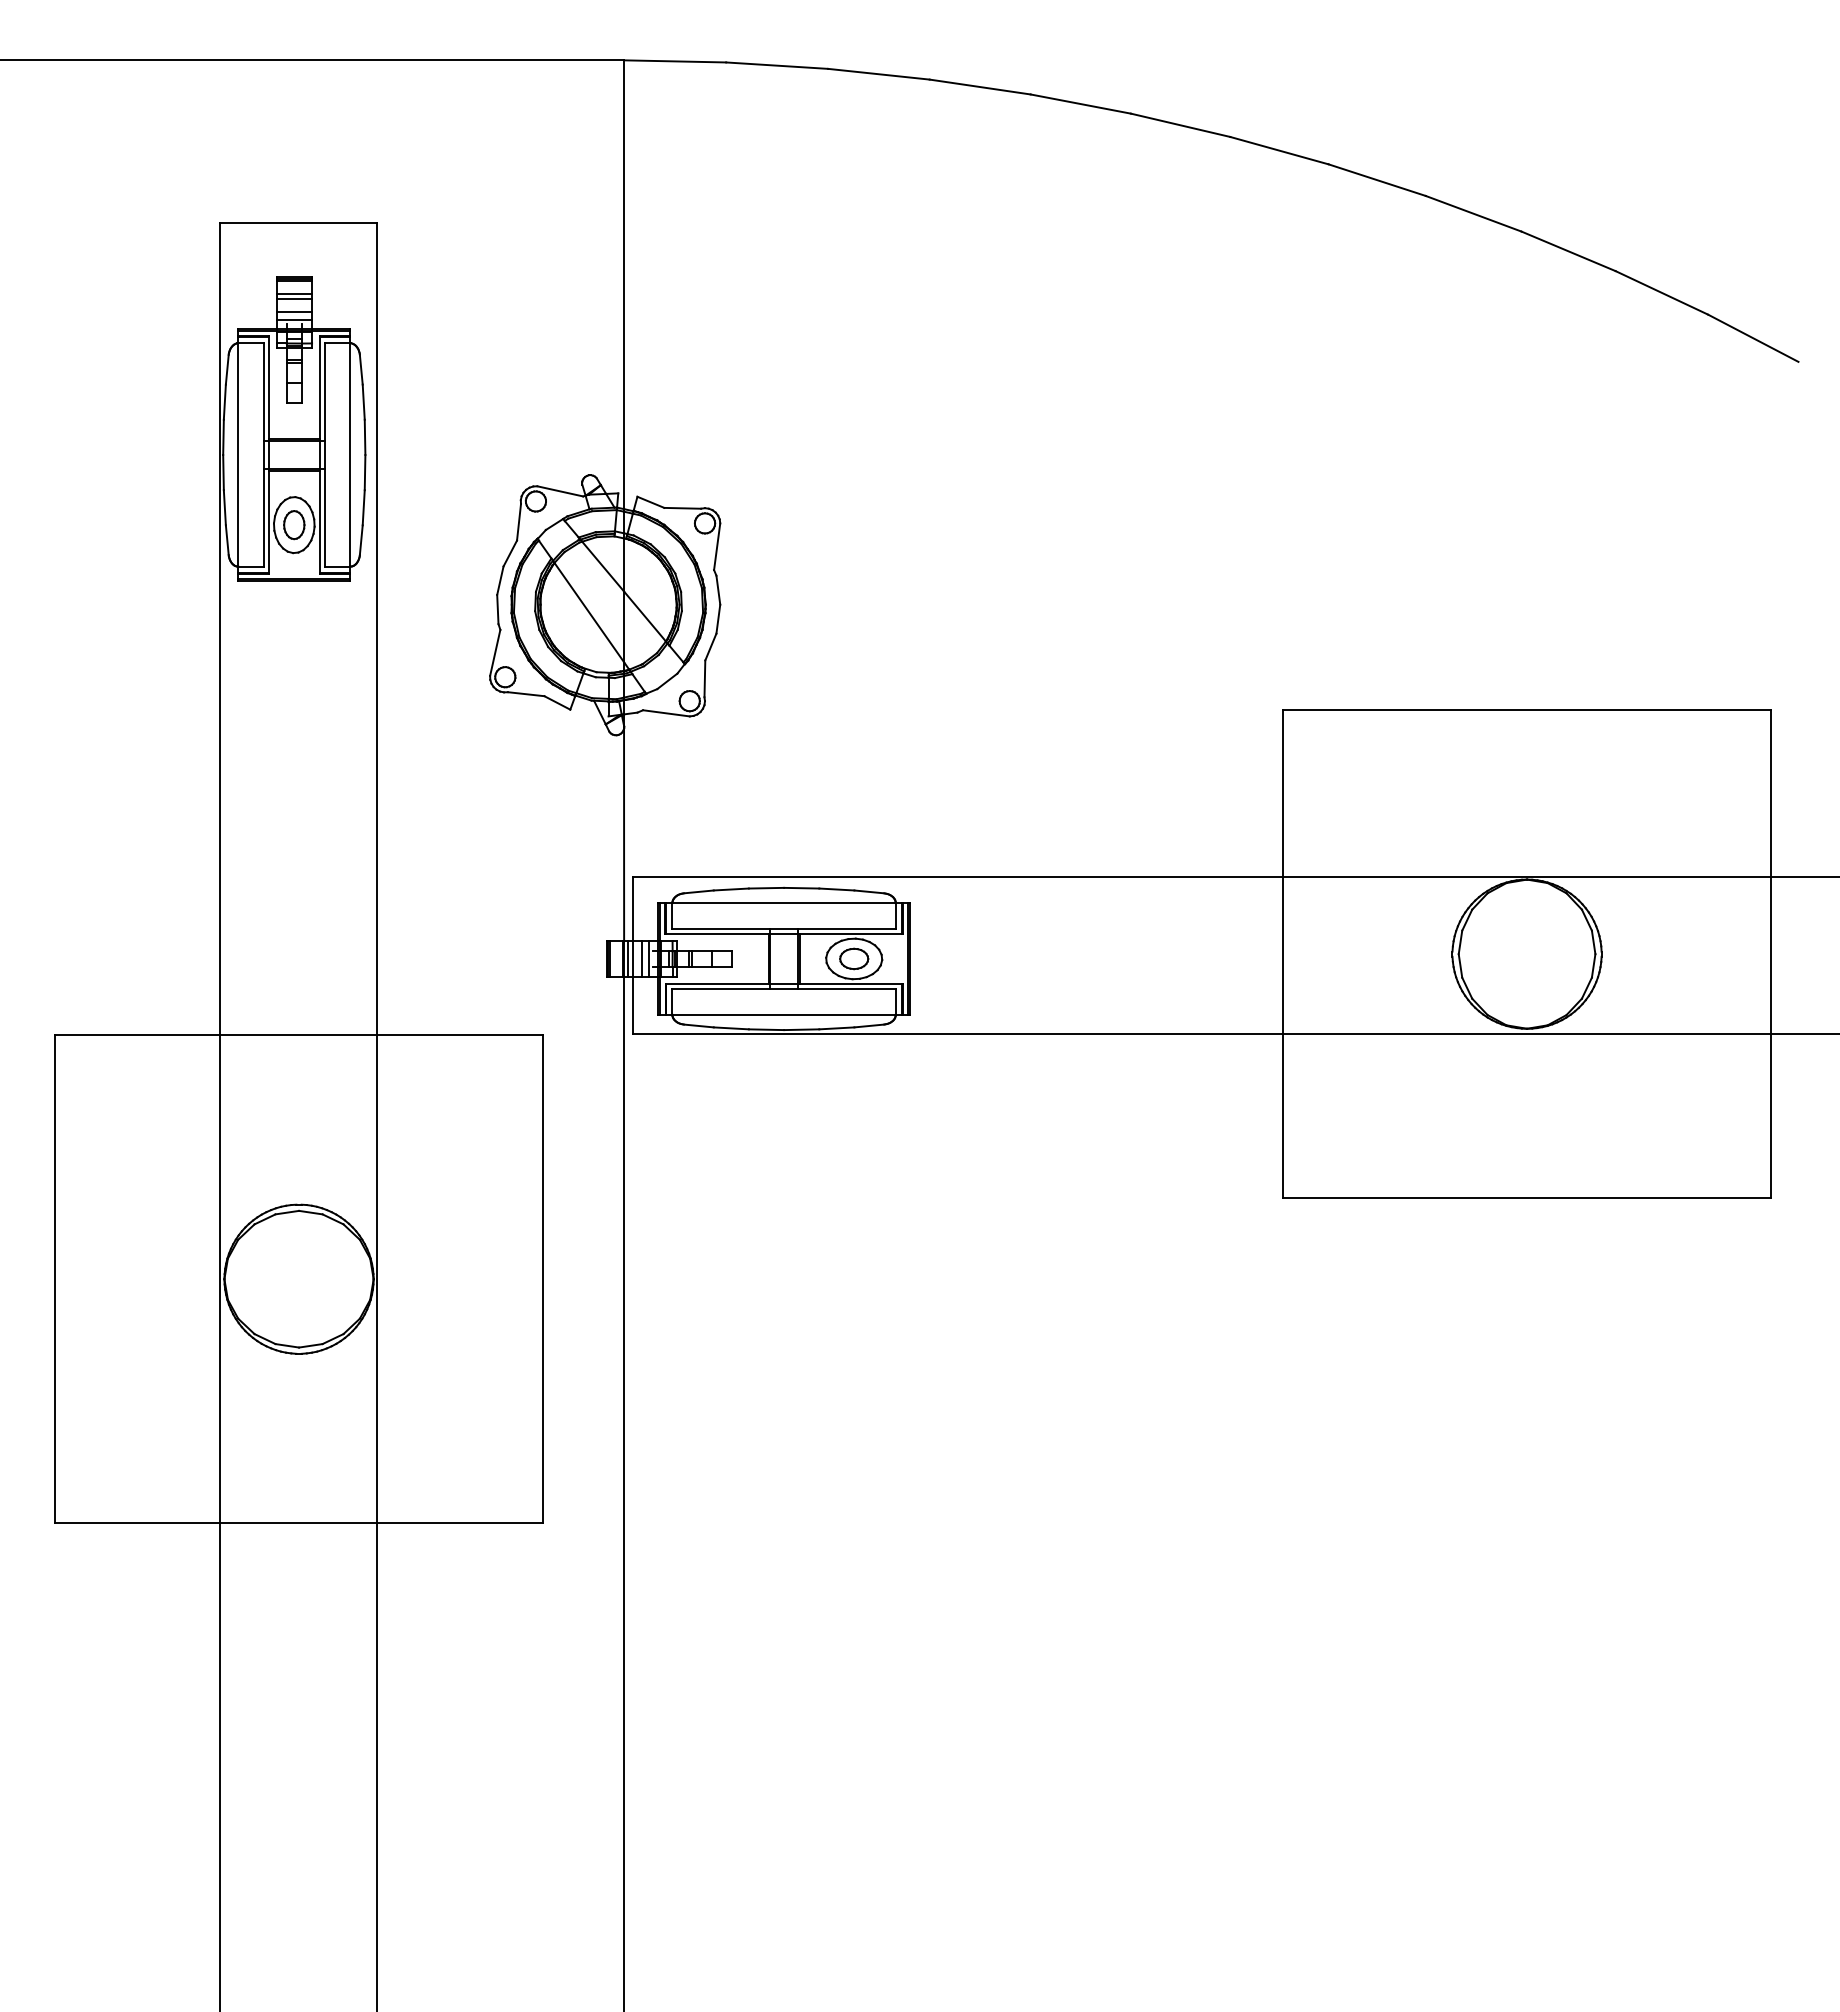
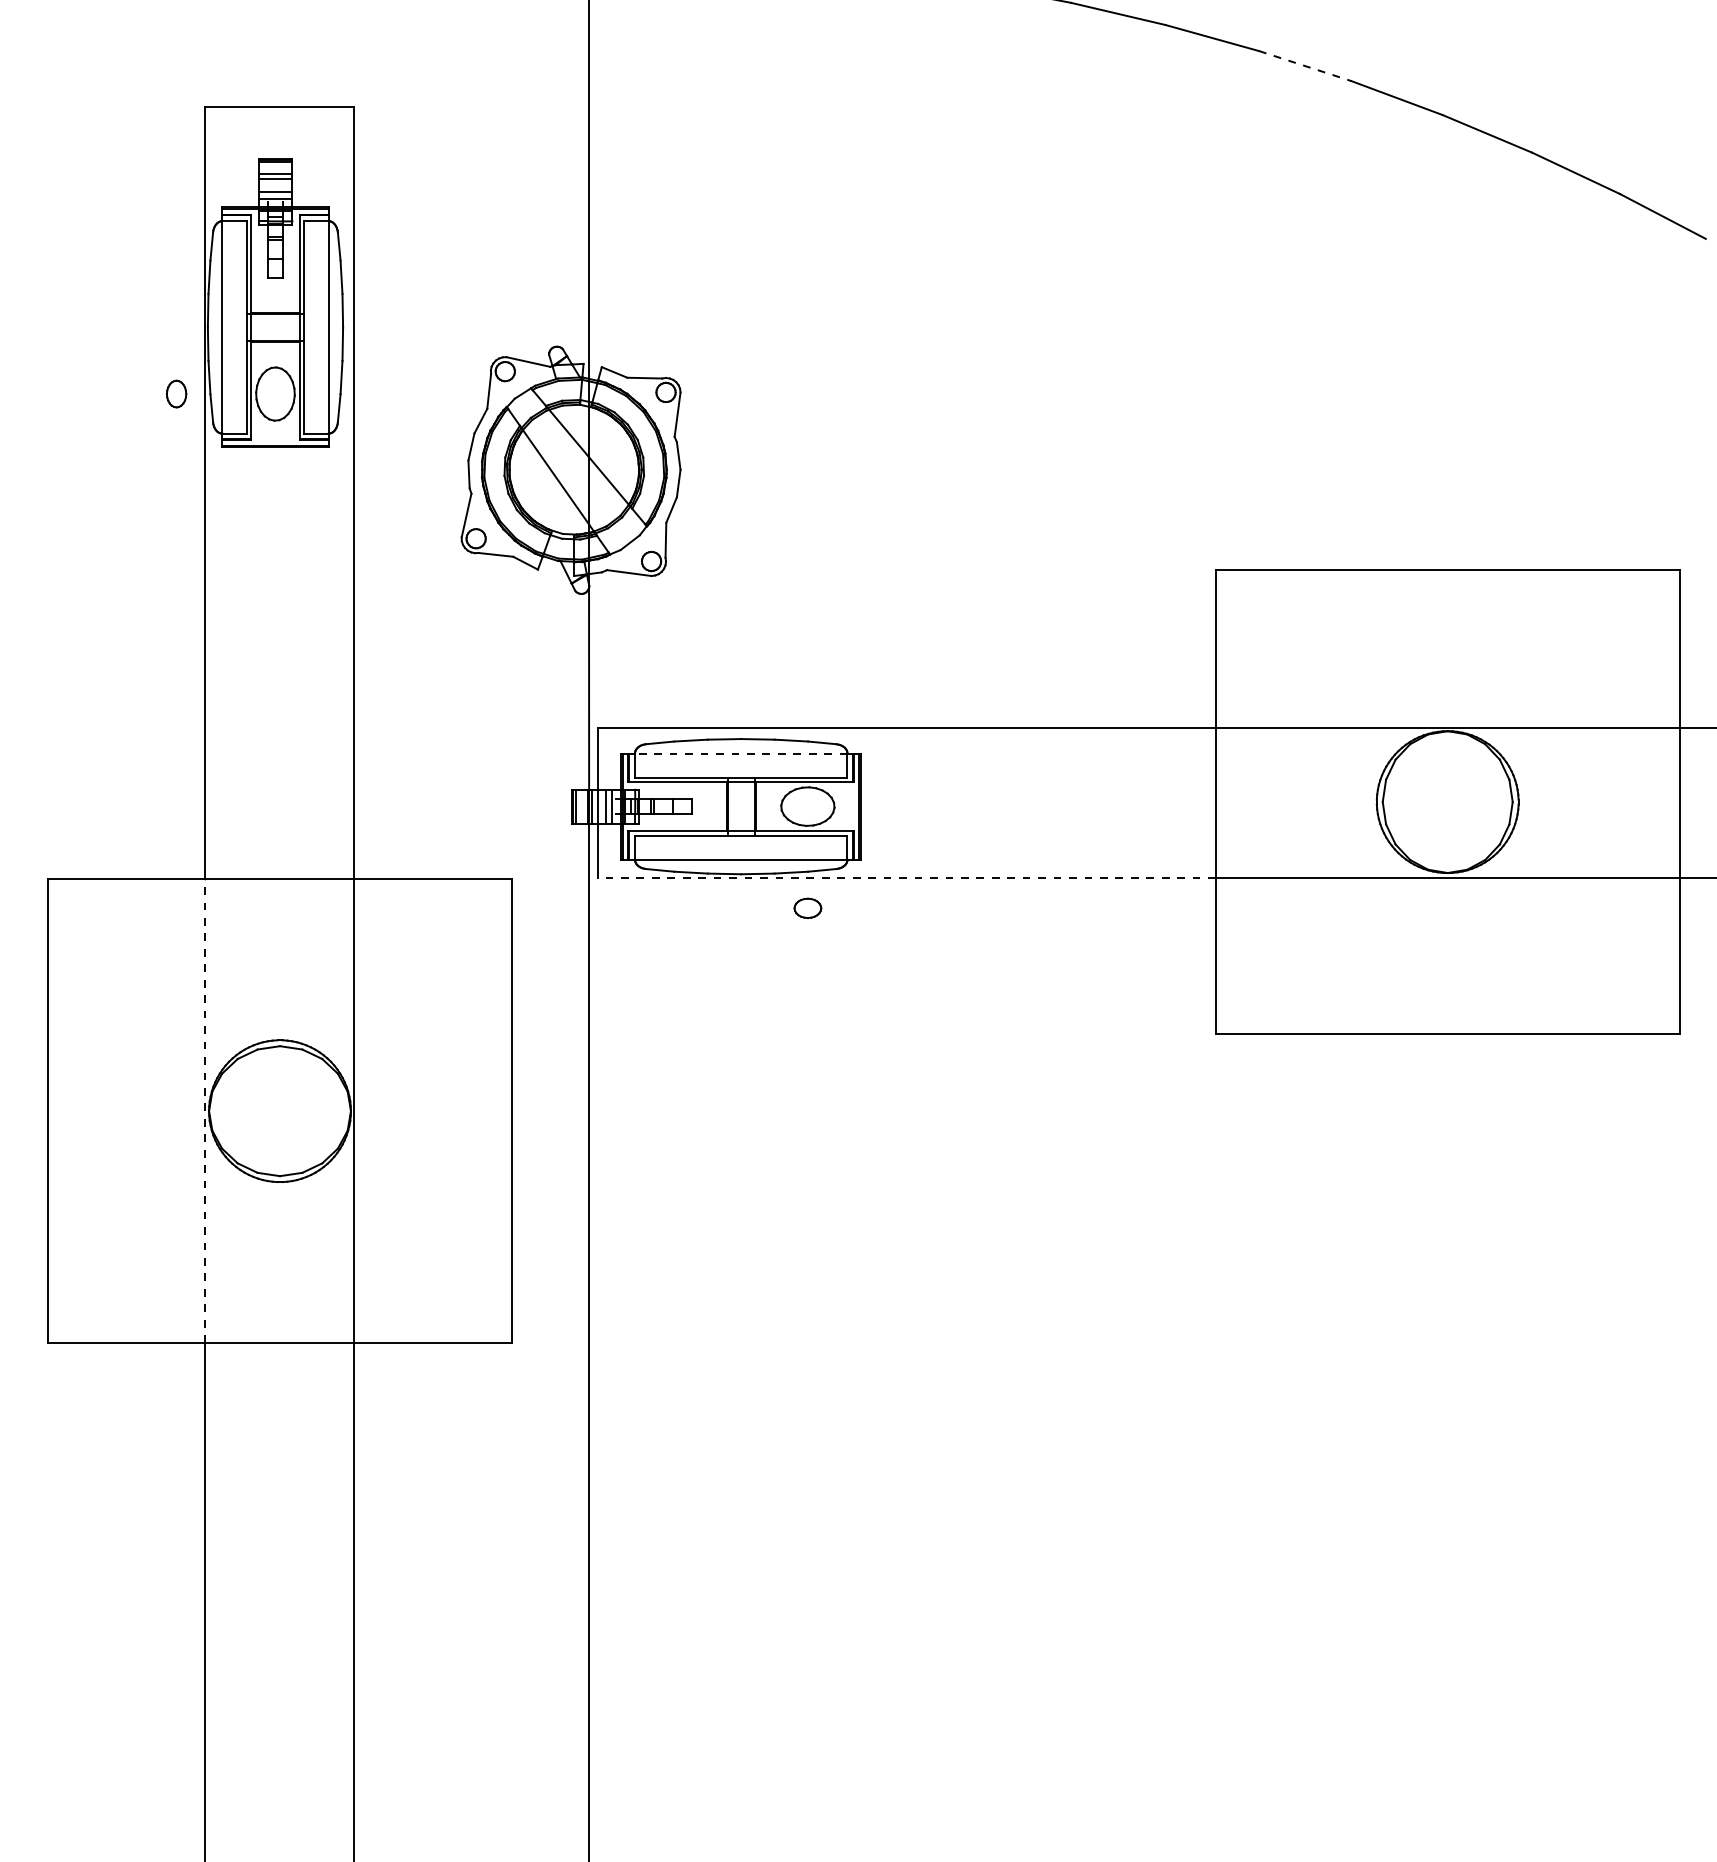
line: (1377, 180) -> (1305, 66), solid -> dashed
part: (294, 525) -> (176, 394), moved
line: (784, 903) -> (741, 753), solid -> dashed
part: (854, 958) -> (808, 907), moved
line: (957, 1033) -> (906, 877), solid -> dashed
line: (219, 1279) -> (204, 1111), solid -> dashed

